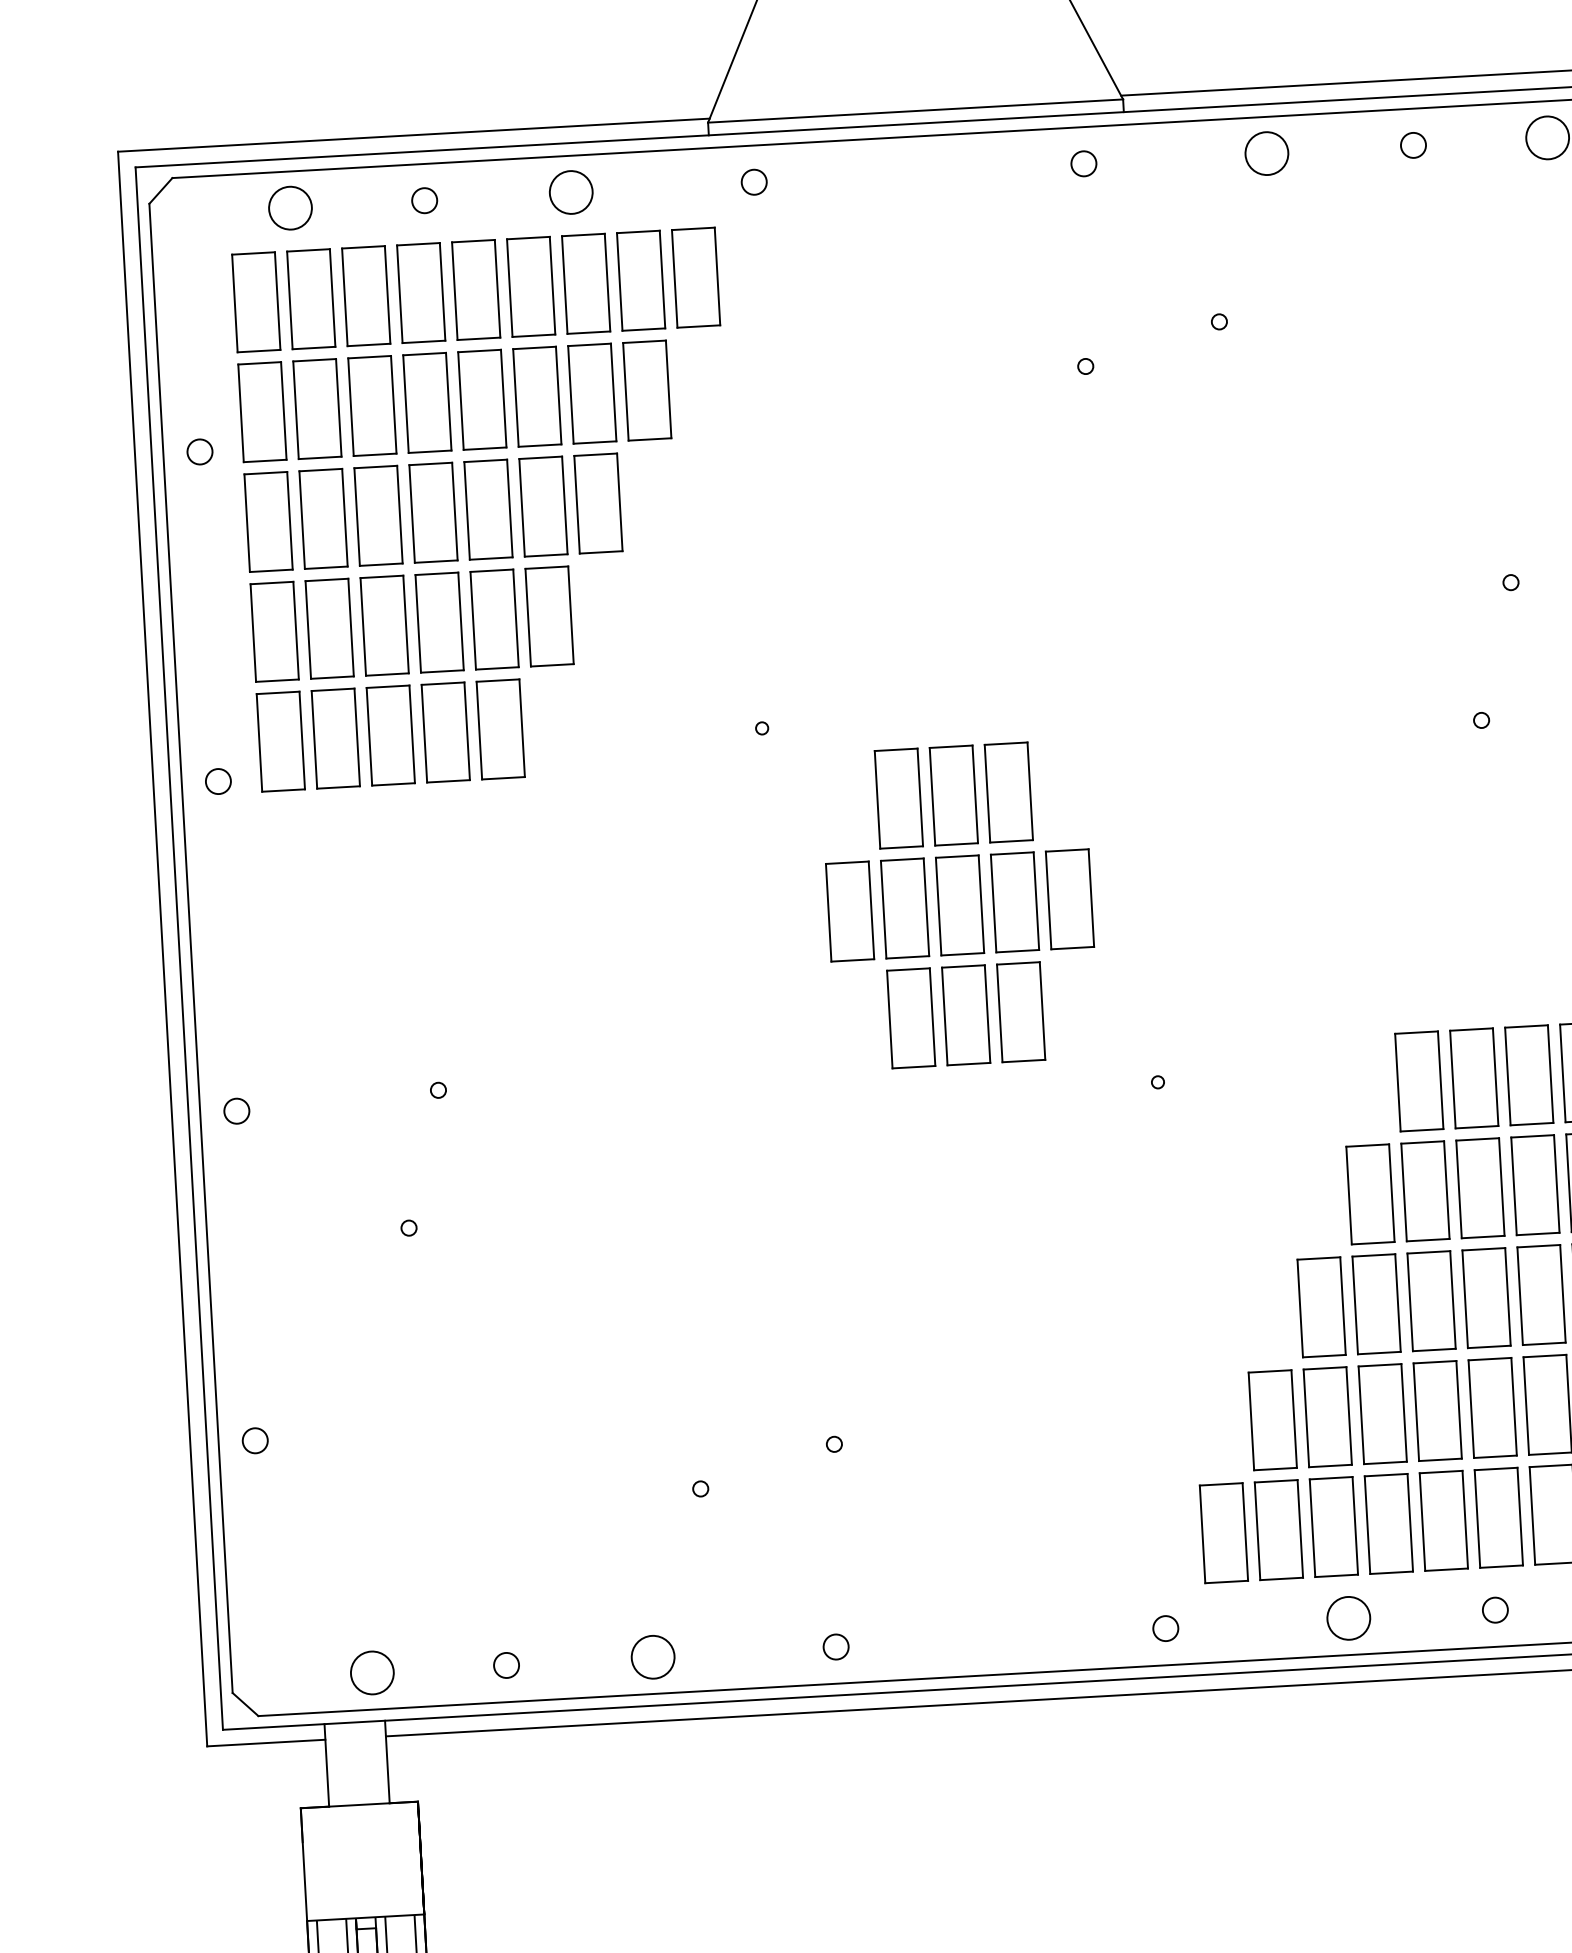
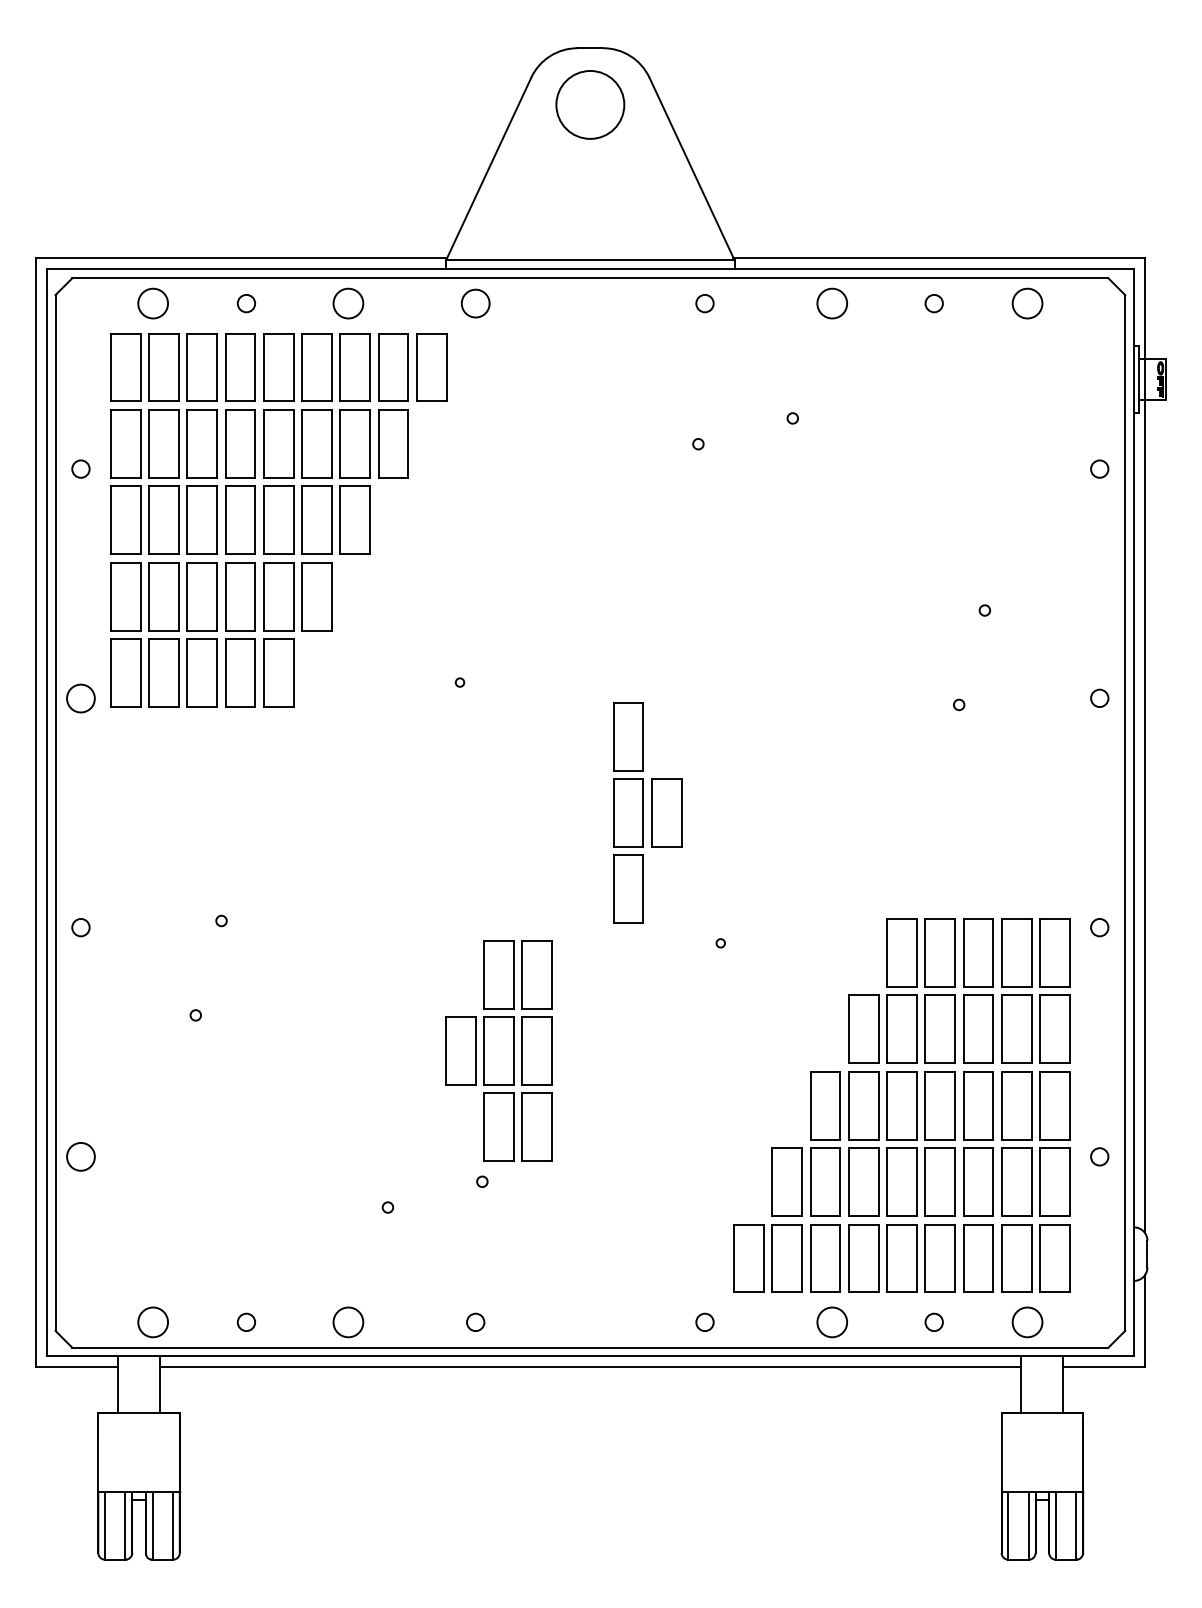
circle: (753, 182) -> (475, 303), size x1.6
circle: (217, 780) -> (80, 697), size x1.6
part: (904, 907) -> (498, 1050), moved
circle: (254, 1440) -> (80, 1156), size x1.6

